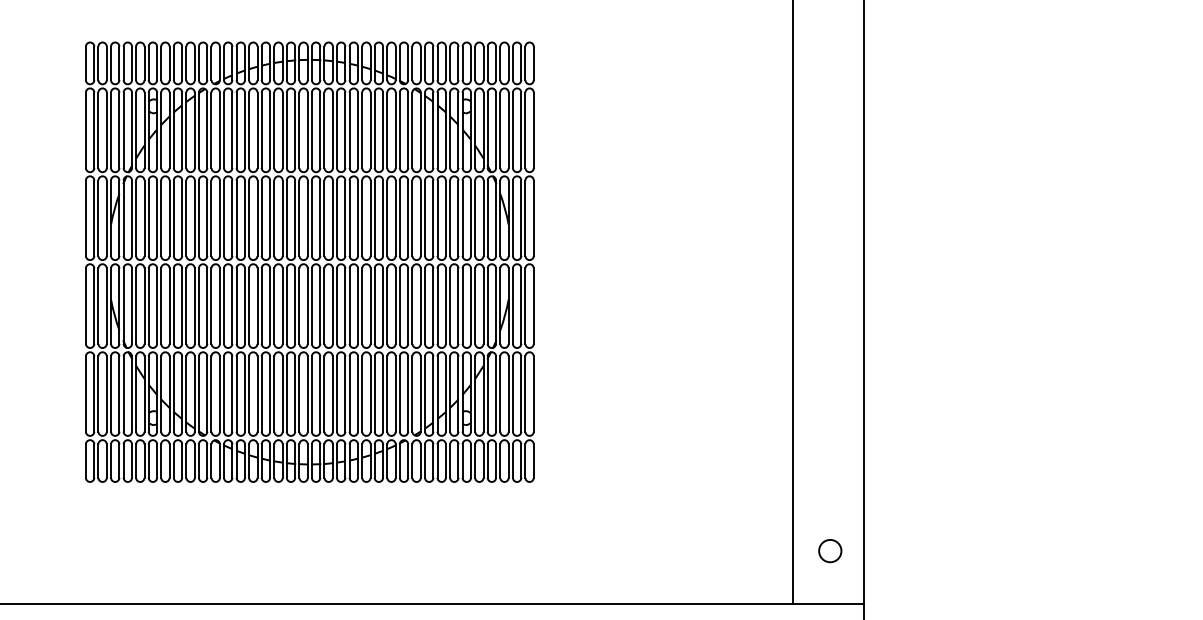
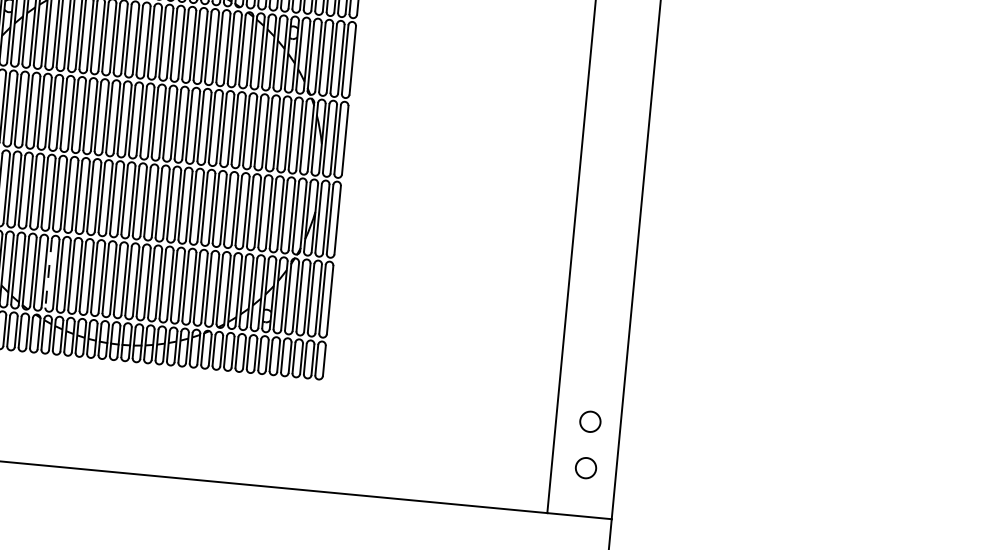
line: (224, 394) -> (49, 273), solid -> dashed
circle: (830, 500) -> (590, 422), added

